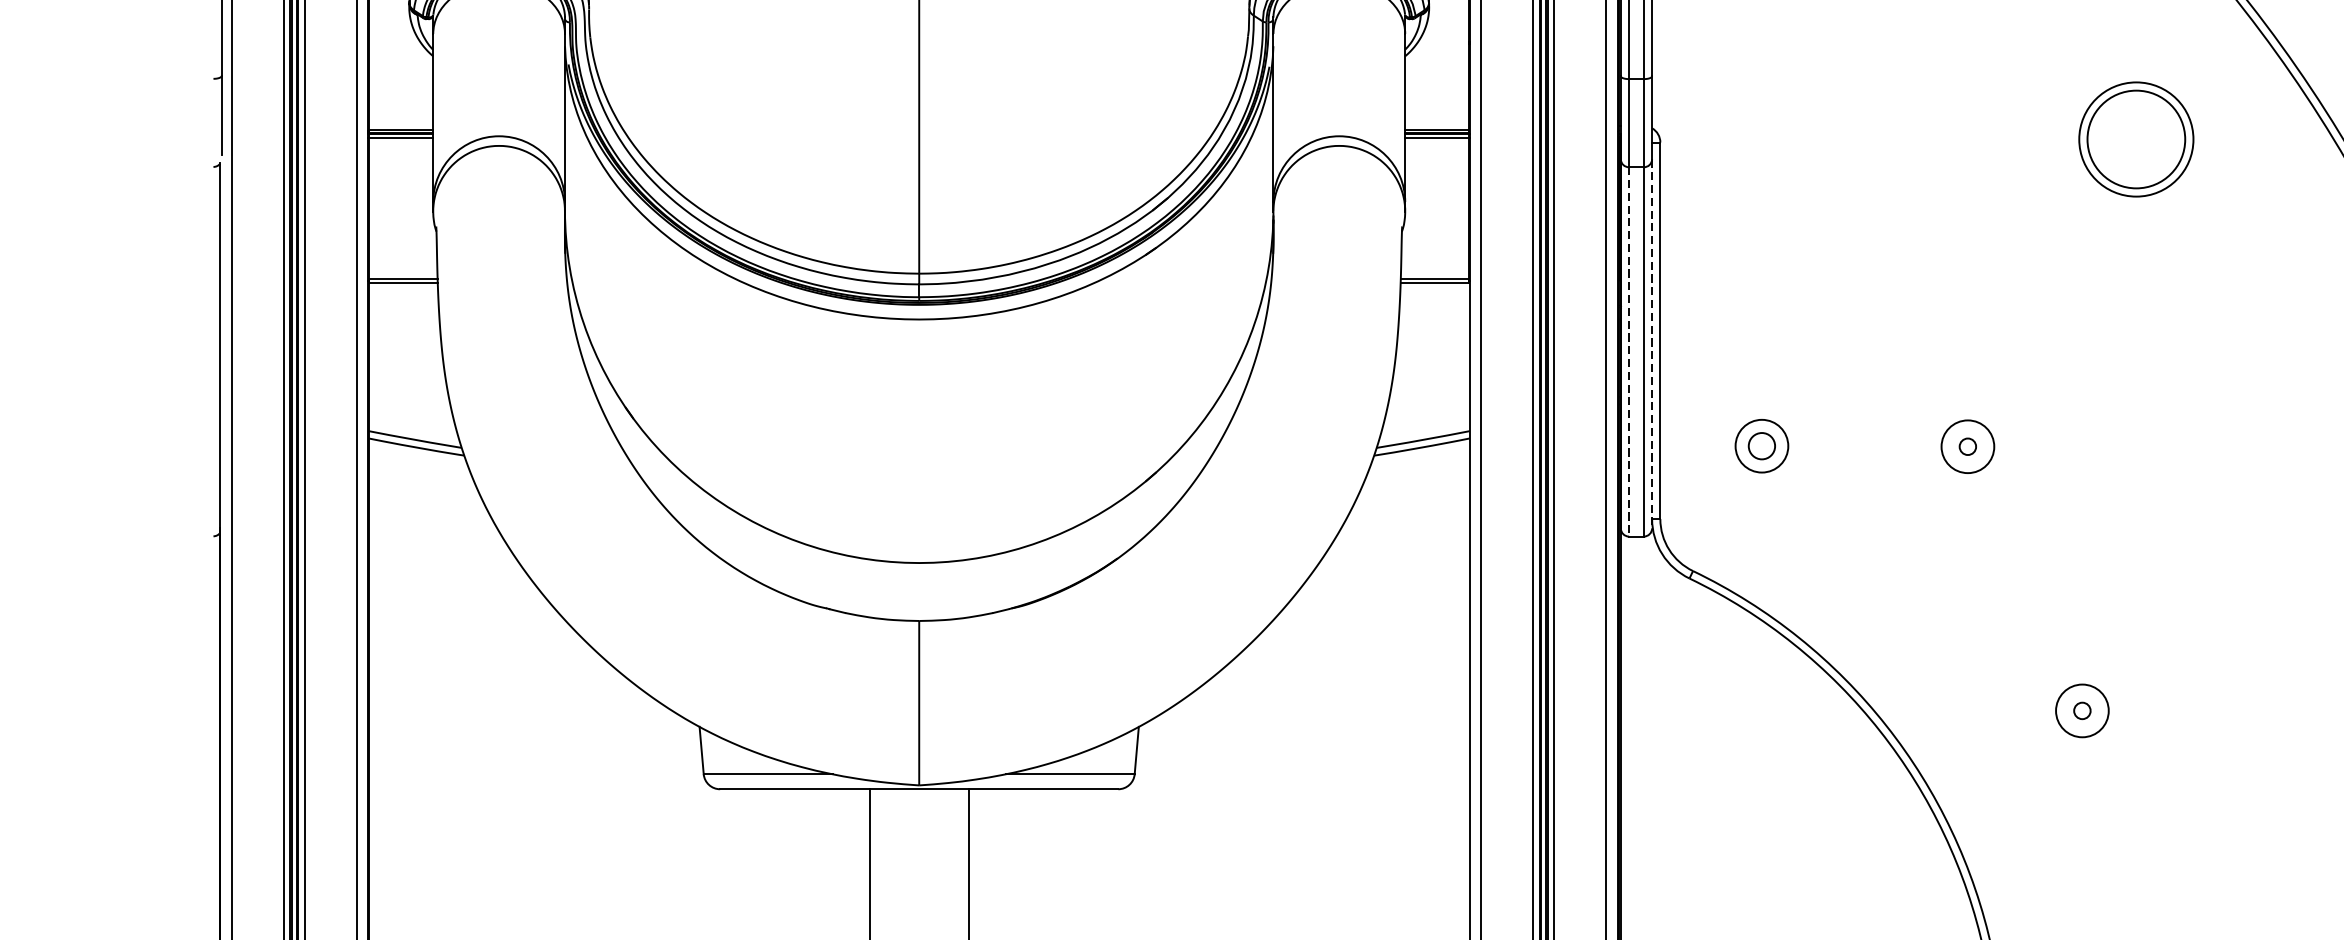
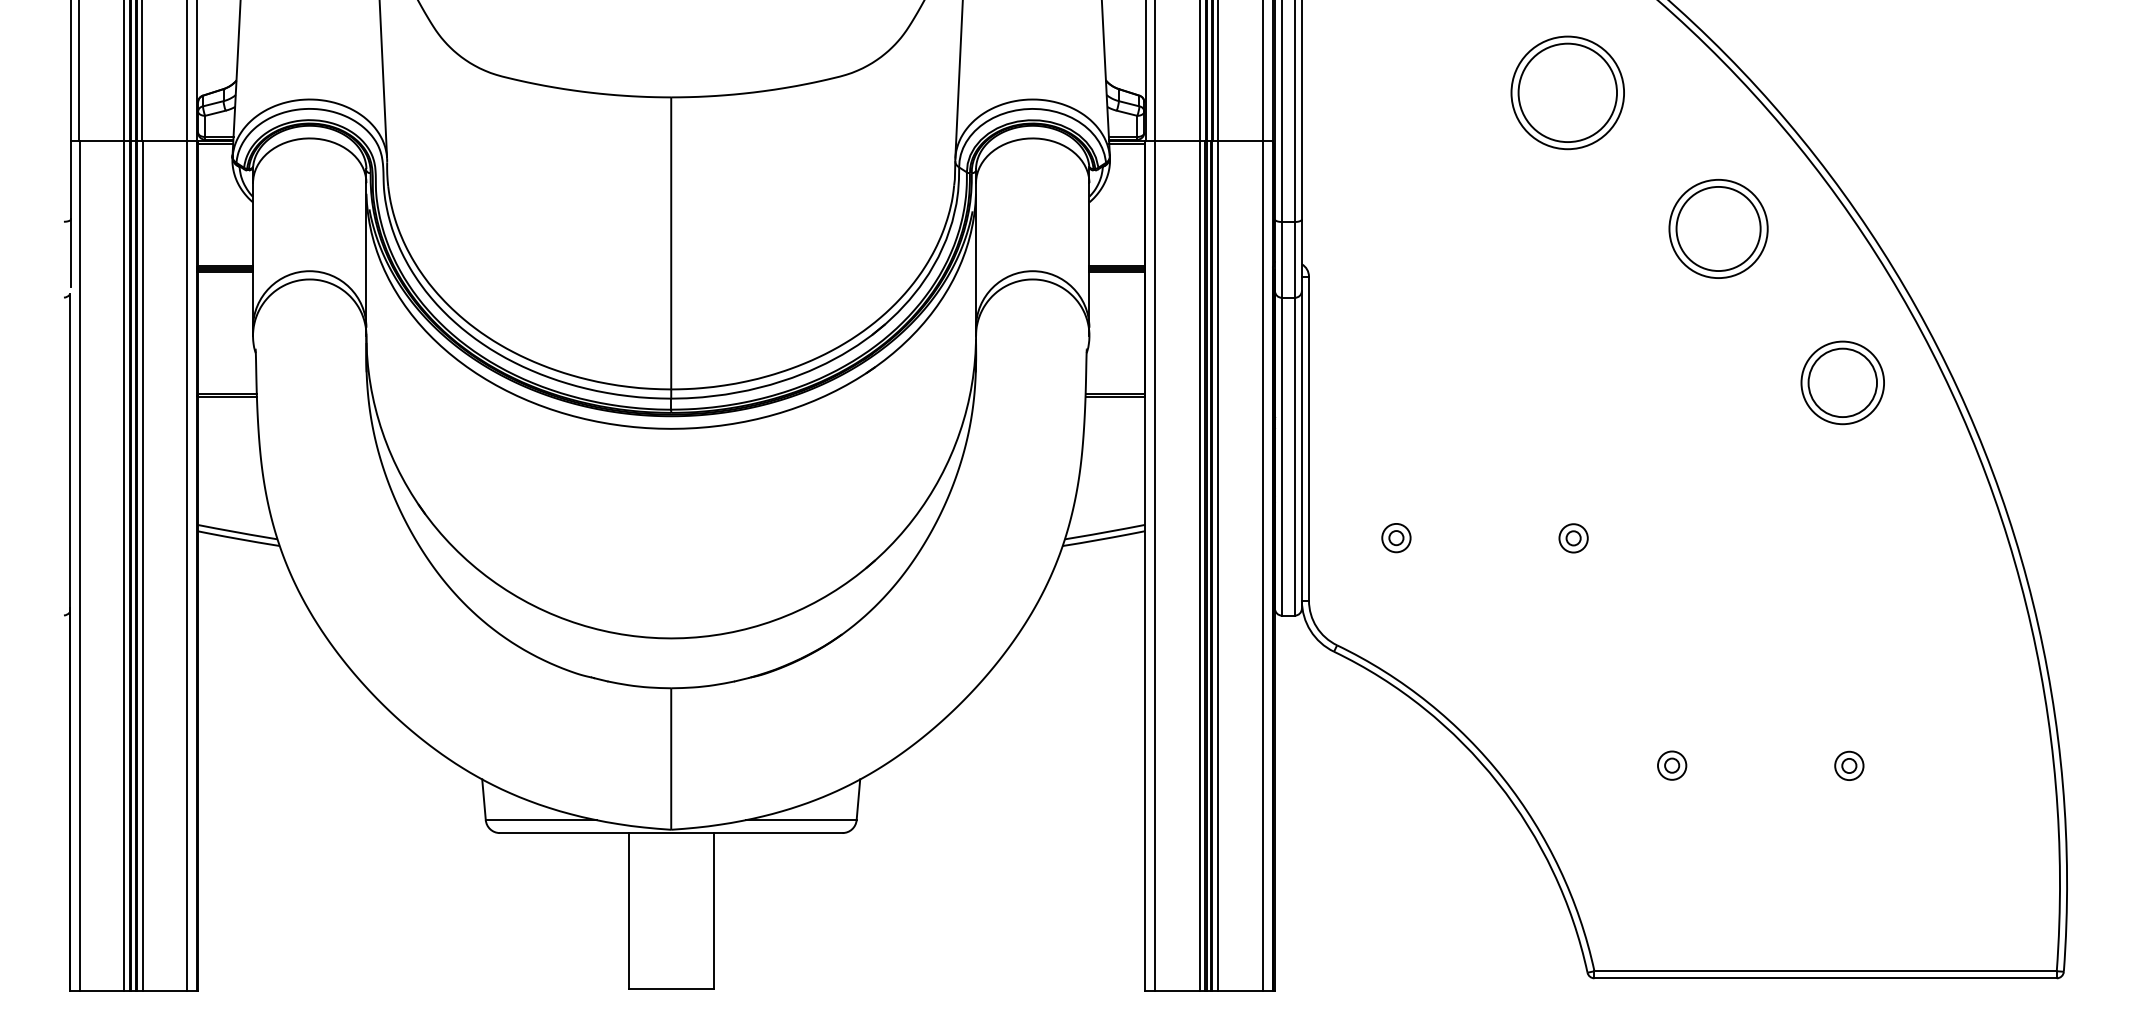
part: (2136, 138) -> (1718, 228), moved
part: (2280, 265) -> (1842, 382), added
line: (1651, 343) -> (1301, 449), dashed -> solid
line: (1629, 351) -> (1282, 456), dashed -> solid
part: (1762, 446) -> (1396, 538), size x0.62
circle: (1967, 446) -> (1573, 538), size x0.62
circle: (2081, 710) -> (1671, 765), size x0.62
part: (2288, 710) -> (1849, 765), added

